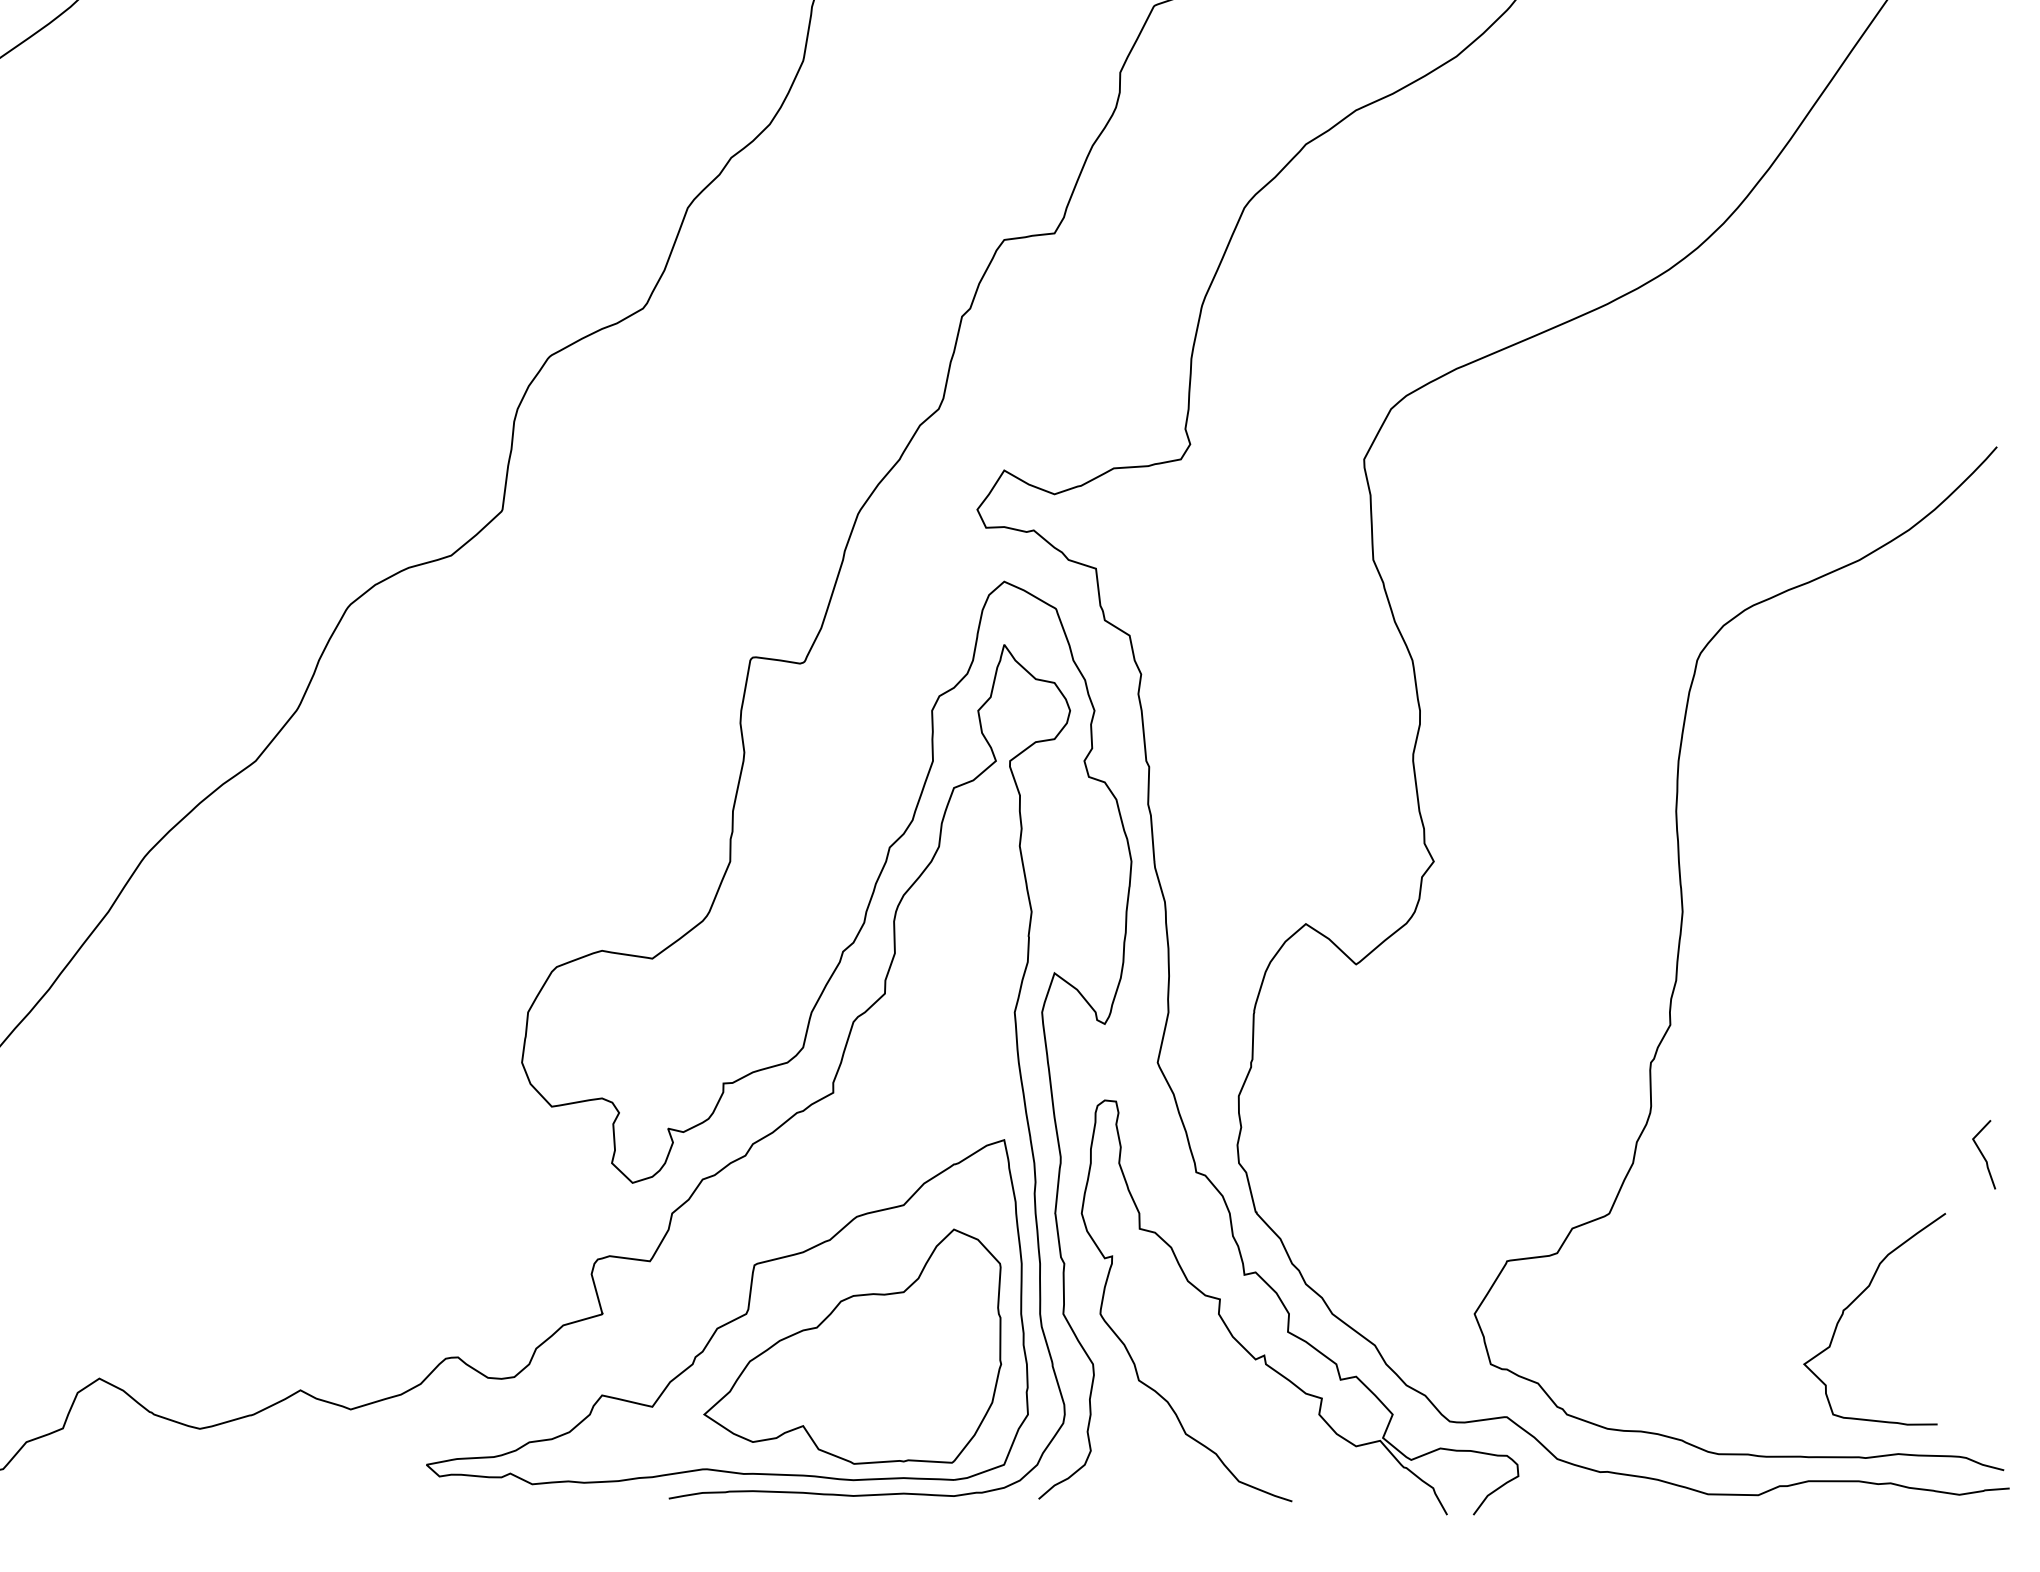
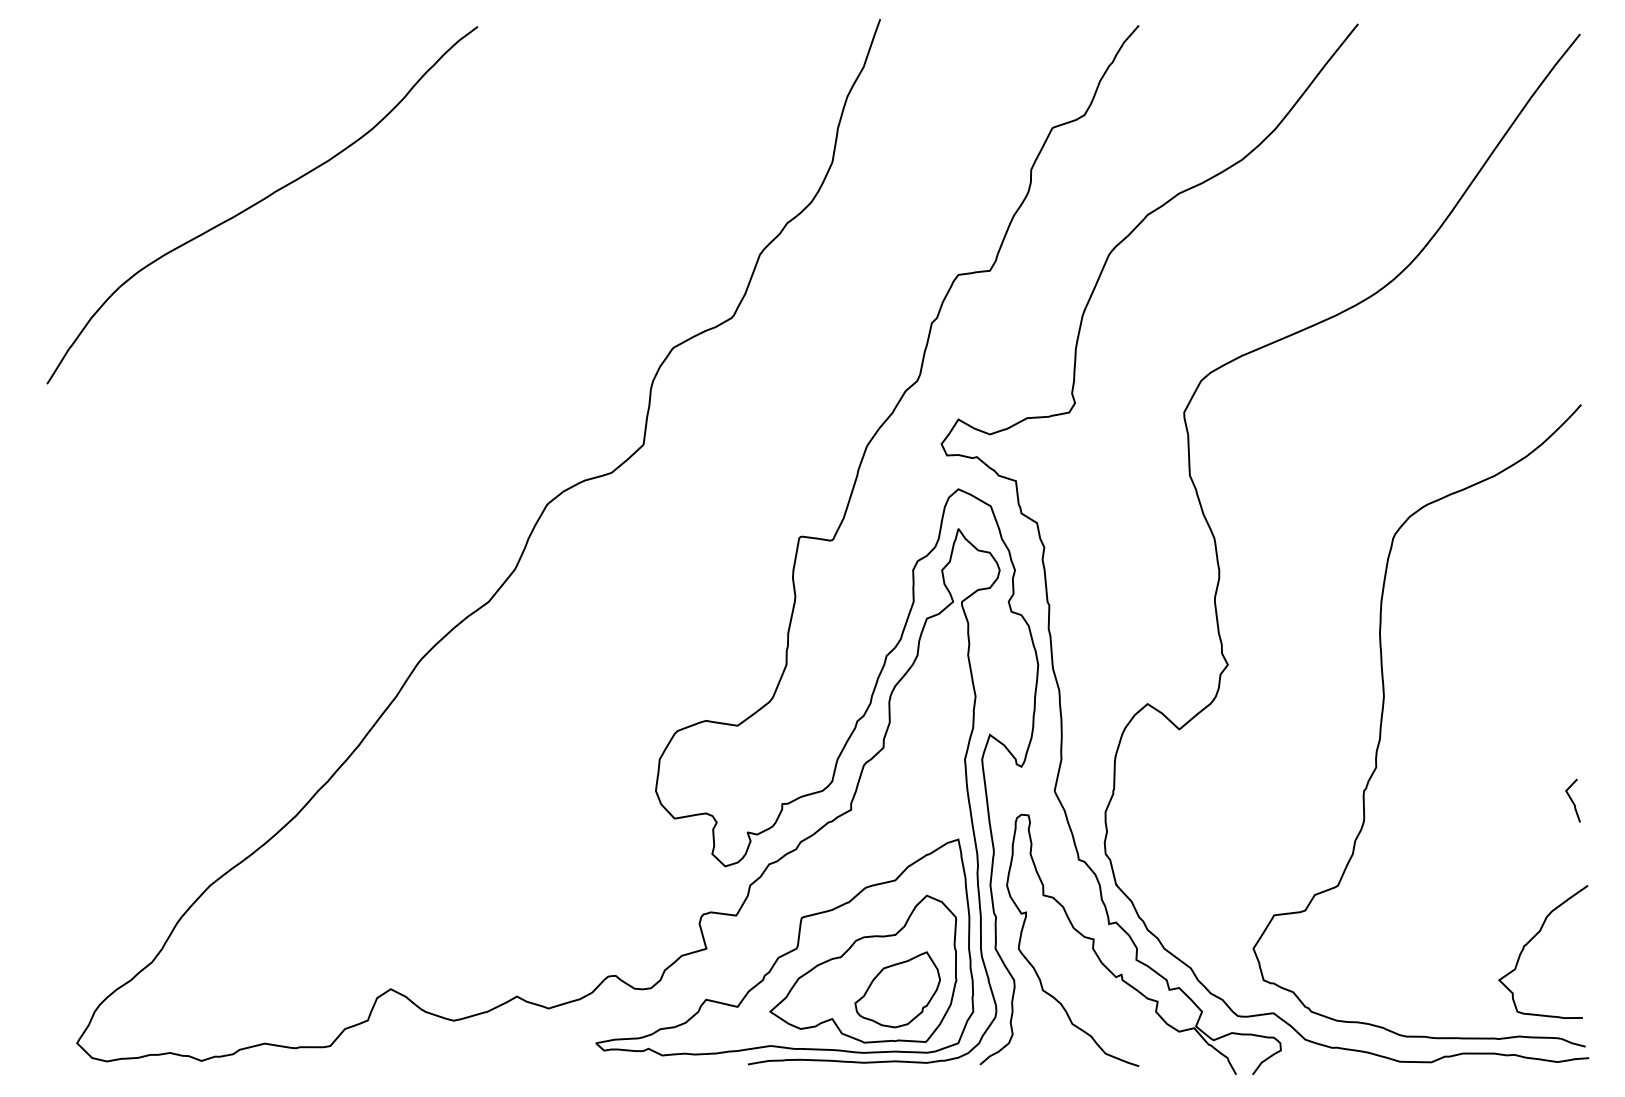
line: (1983, 1154) -> (1572, 800), moved
curve: (1857, 1299) -> (1532, 939), moved
part: (907, 1379) -> (897, 989), added

